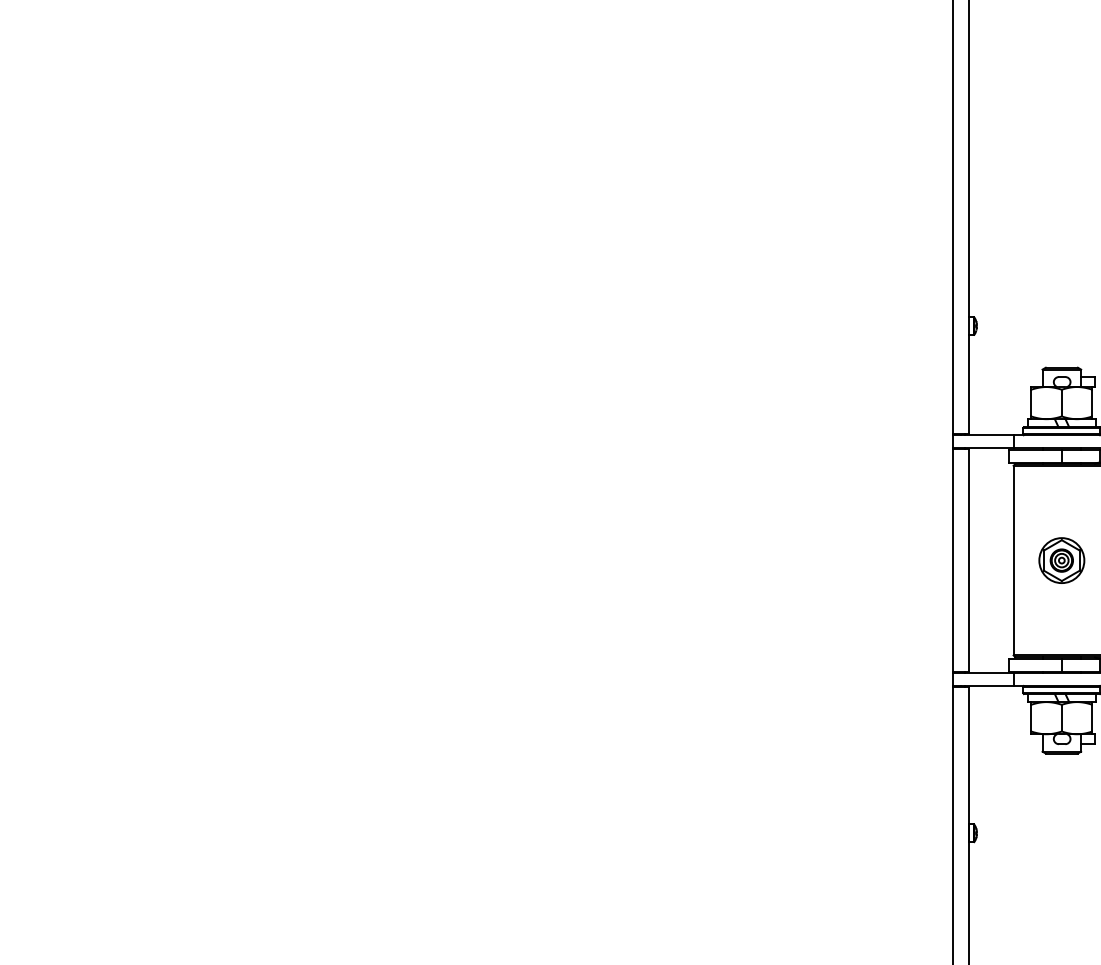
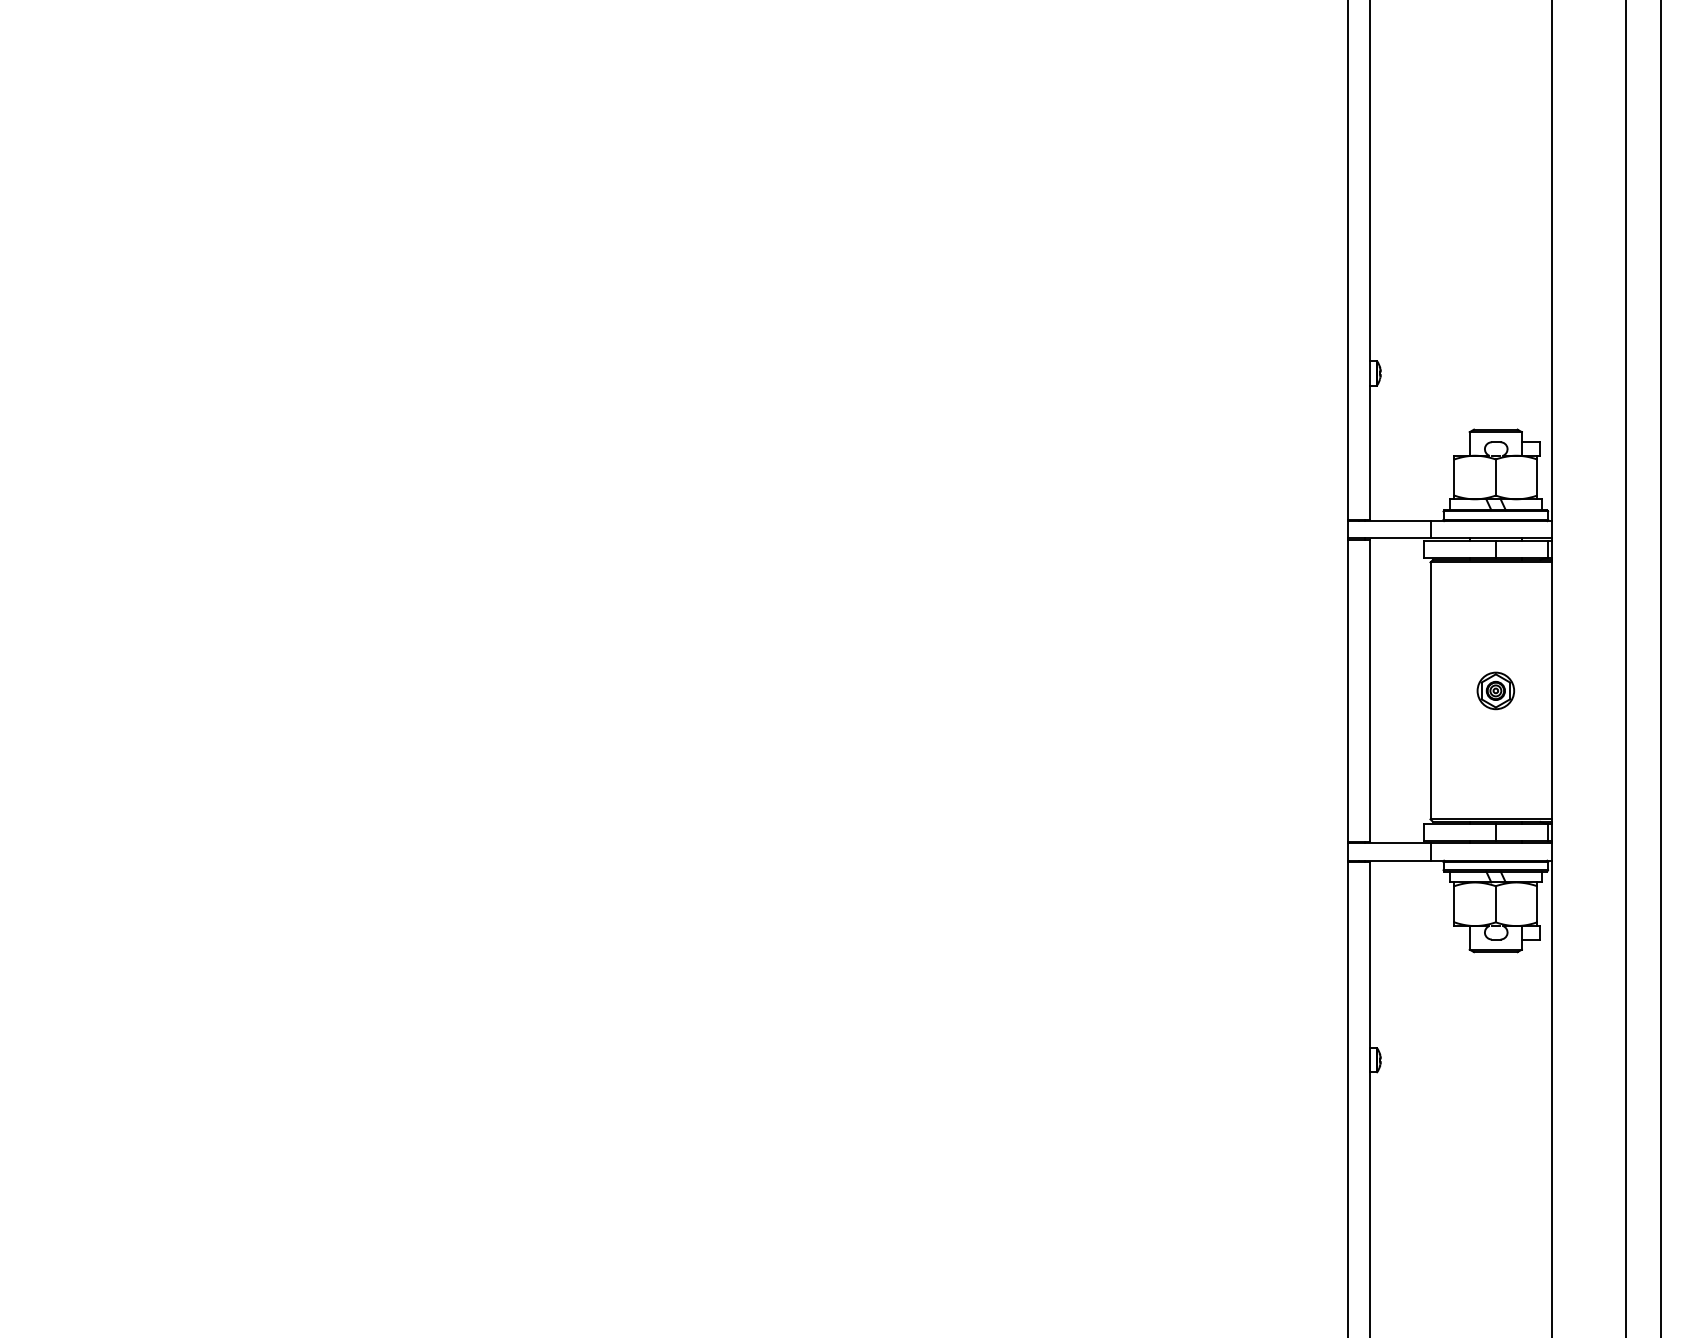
part: (1061, 560) -> (1495, 690), size x0.6

